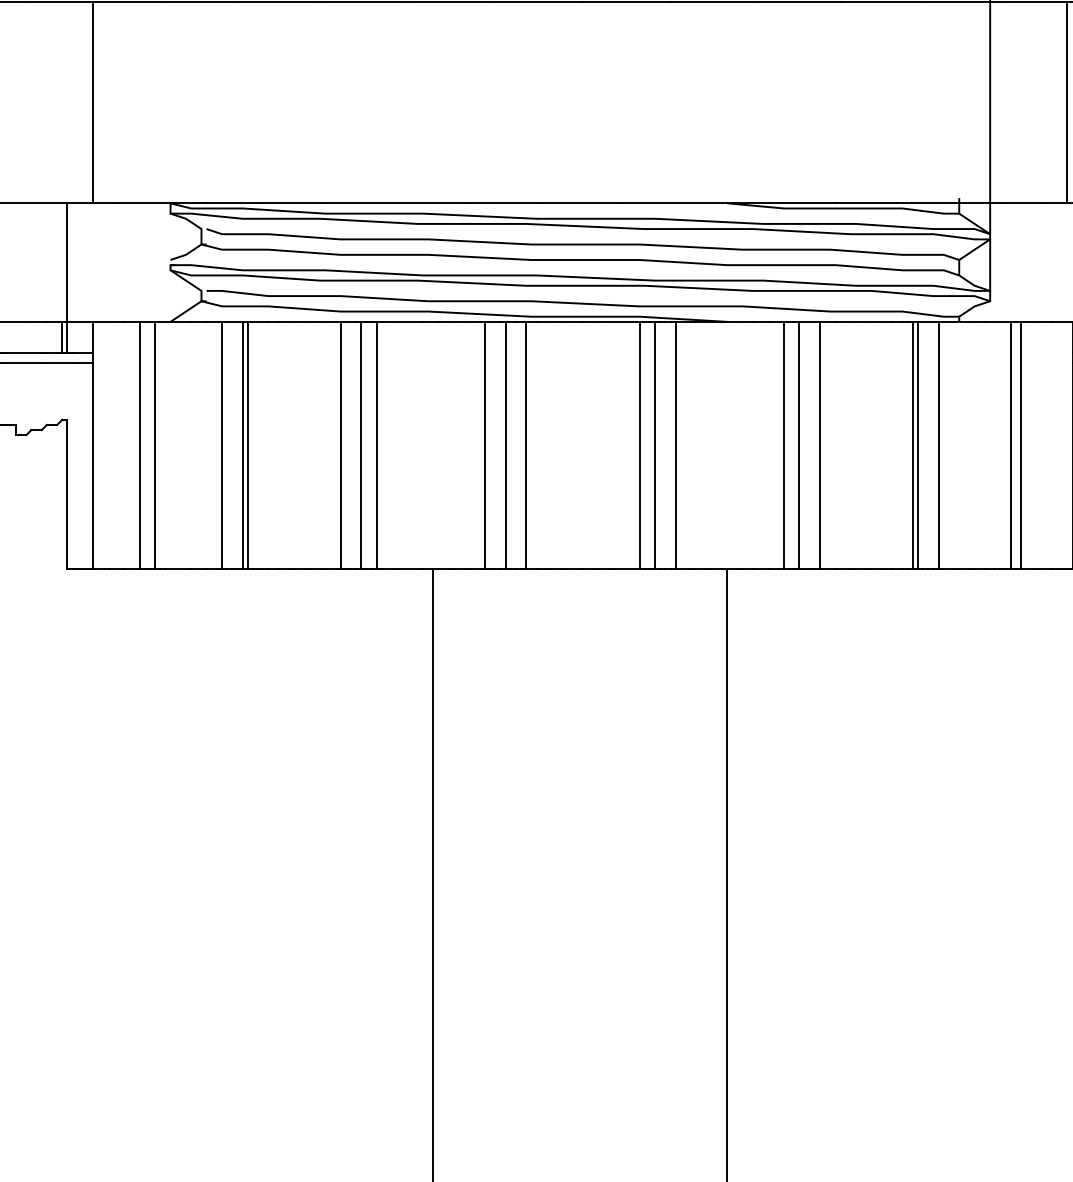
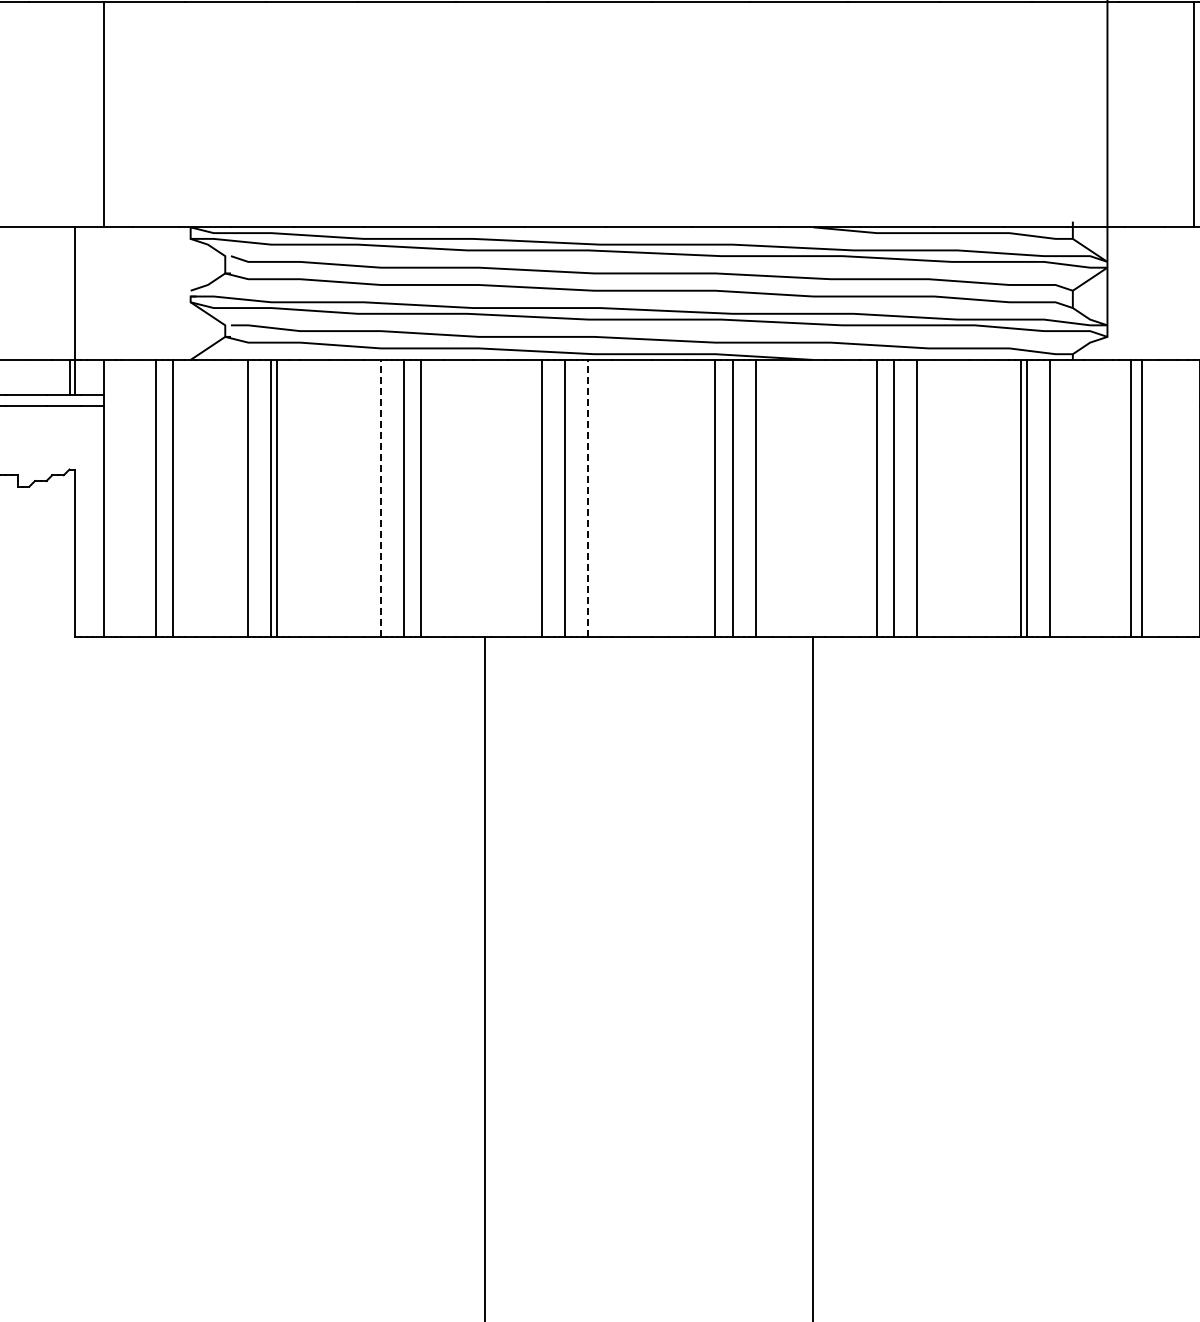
line: (340, 444) -> (380, 497), solid -> dashed
line: (526, 444) -> (588, 497), solid -> dashed

